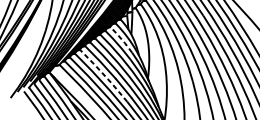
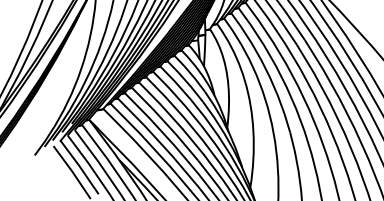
line: (121, 38) -> (189, 72), dashed -> solid
line: (103, 74) -> (165, 122), dashed -> solid

